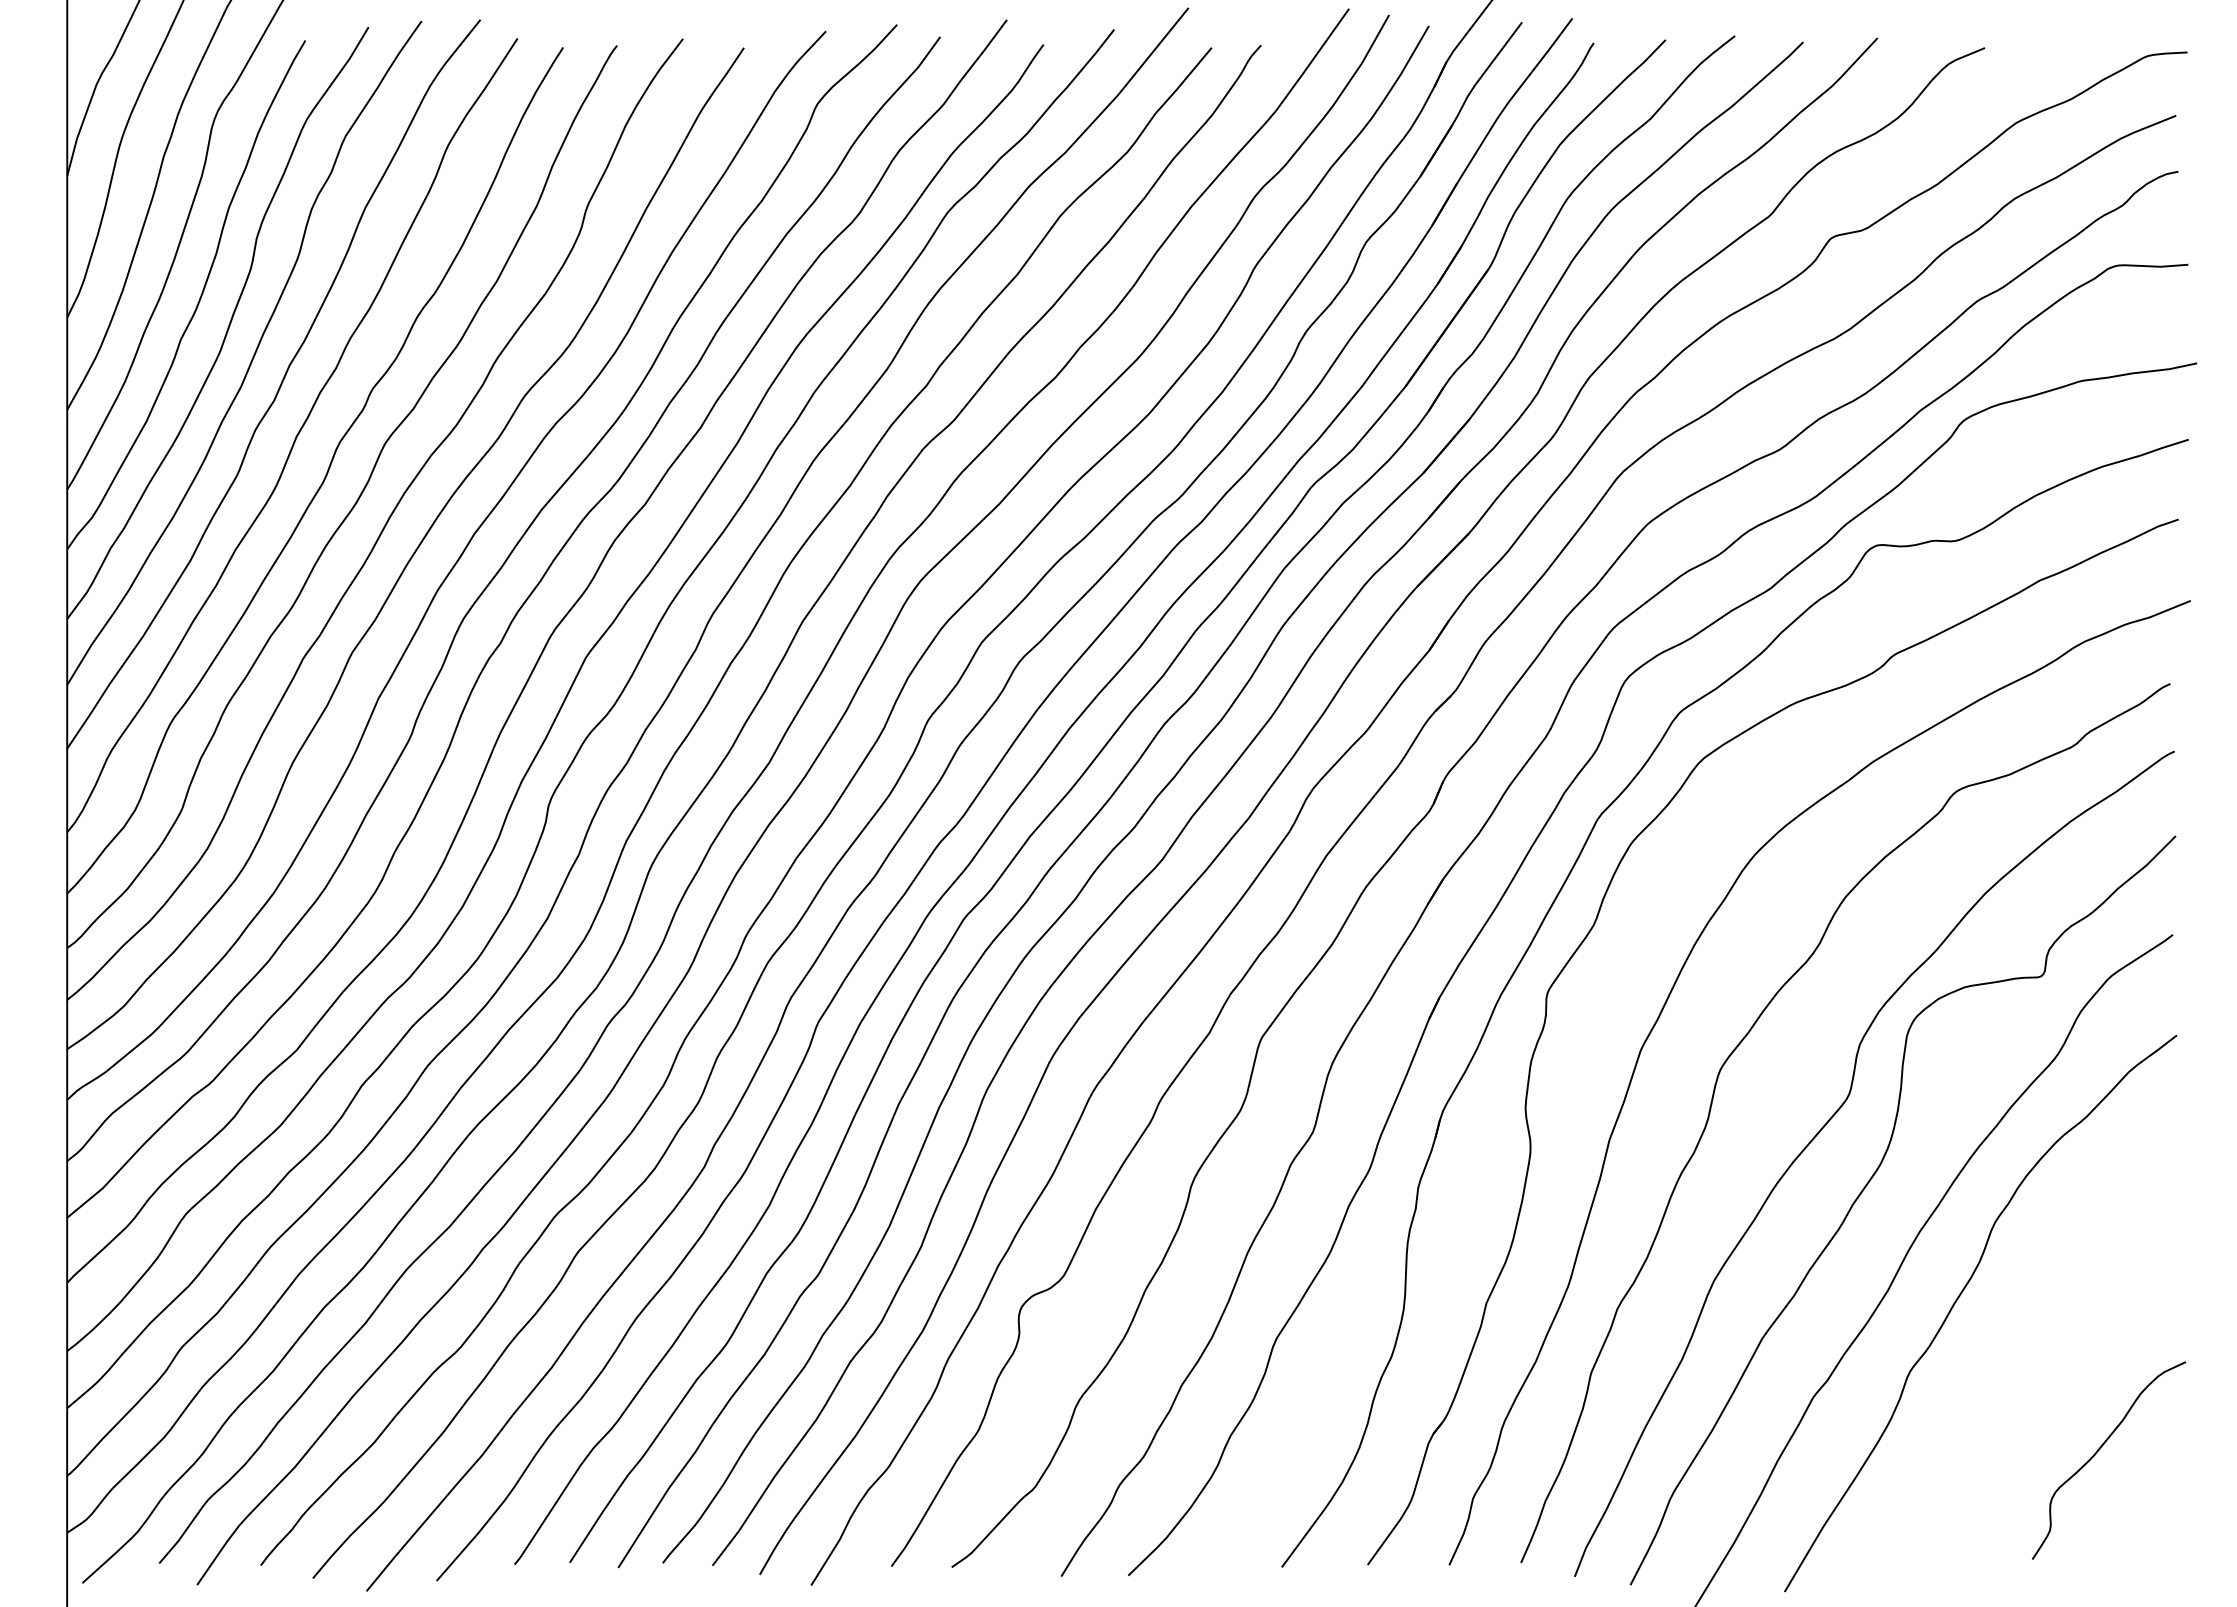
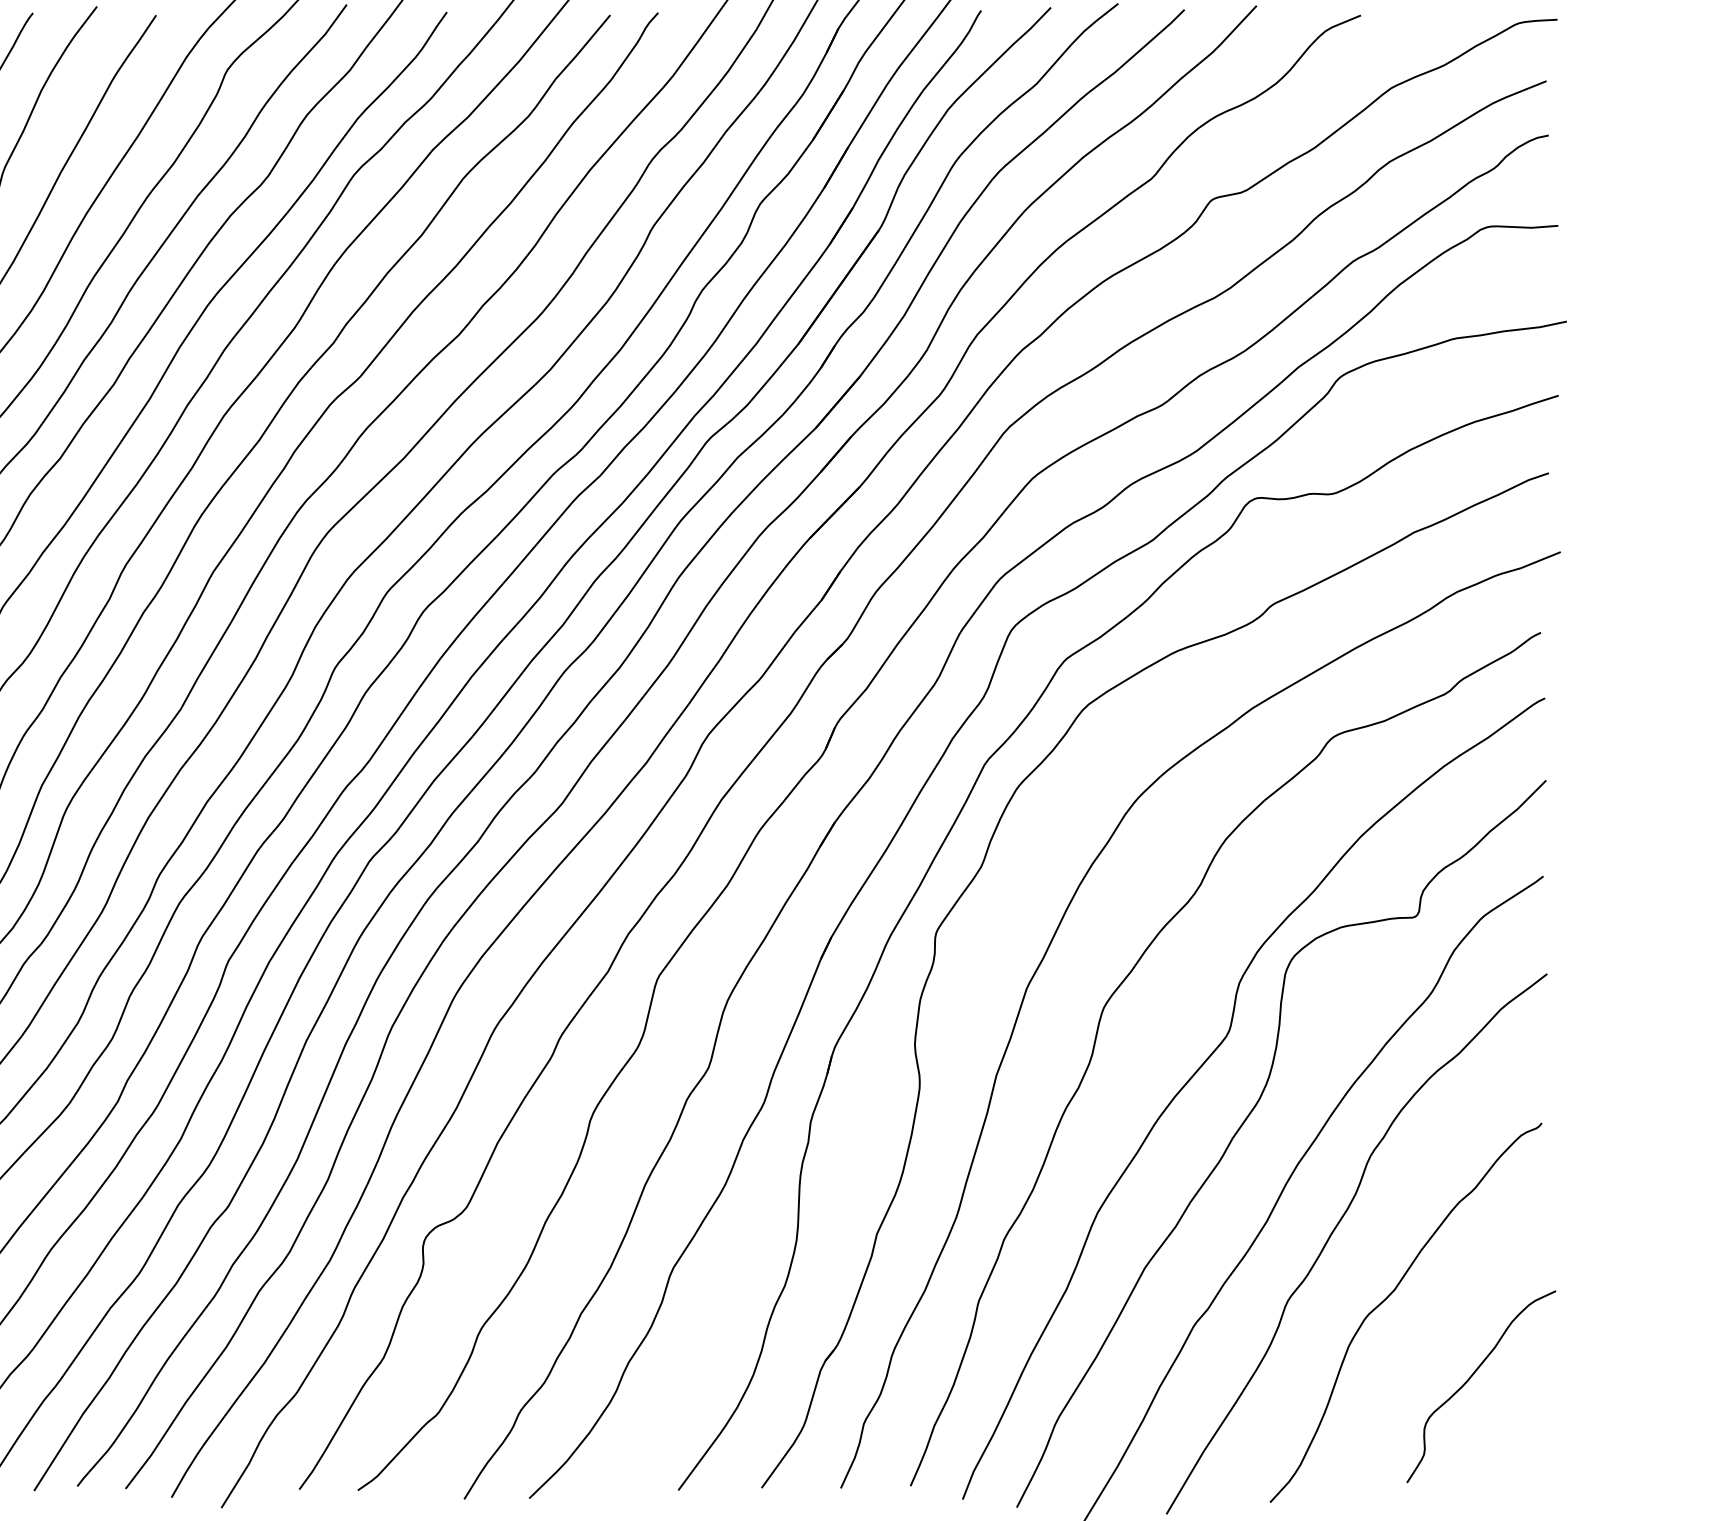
curve: (2014, 1367) -> (1389, 1296), added

